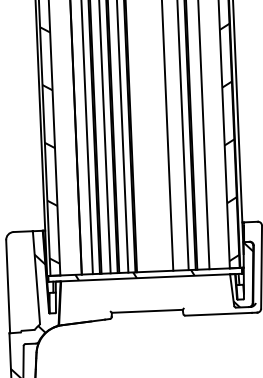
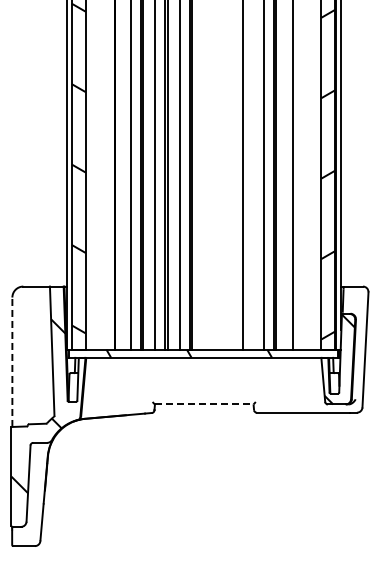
line: (8, 286) -> (12, 362), solid -> dashed
line: (147, 311) -> (204, 404), solid -> dashed

